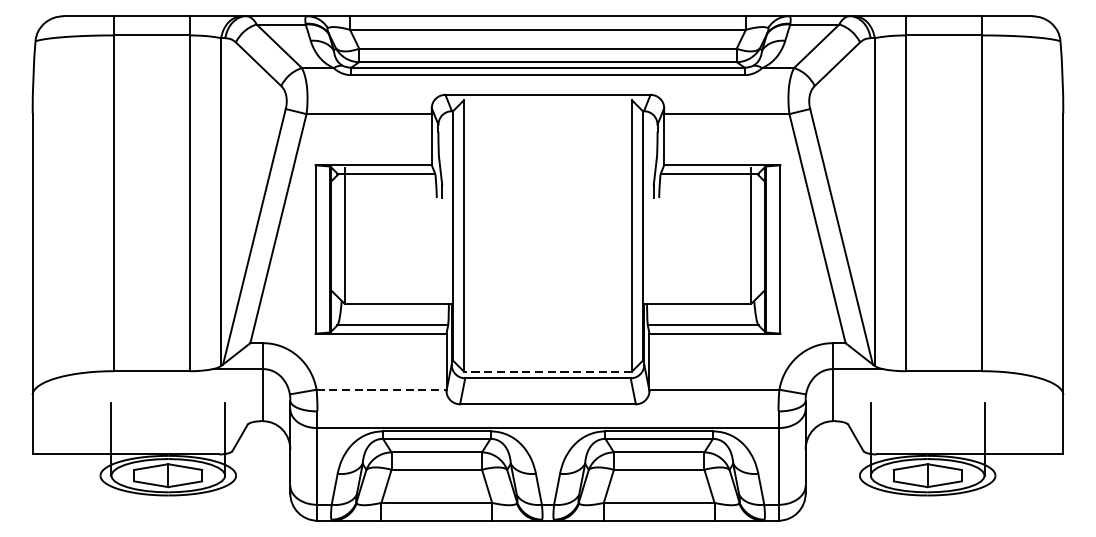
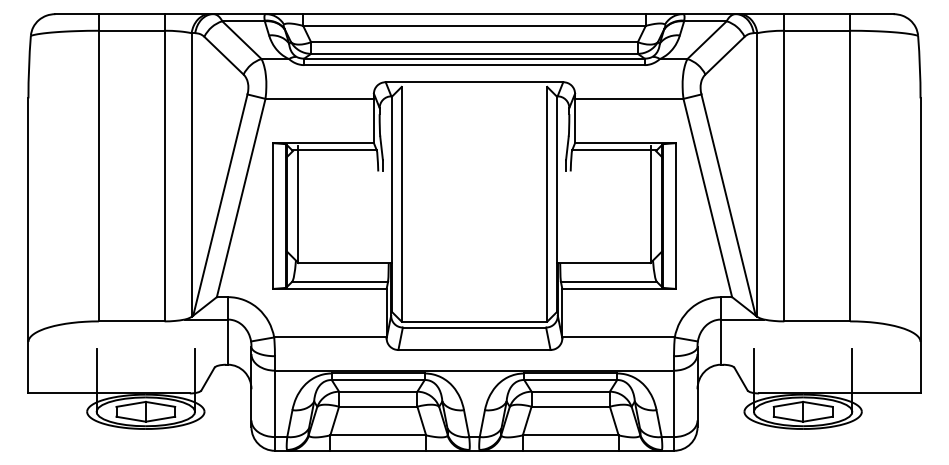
line: (548, 371) -> (474, 321), dashed -> solid
line: (381, 389) -> (330, 337), dashed -> solid

